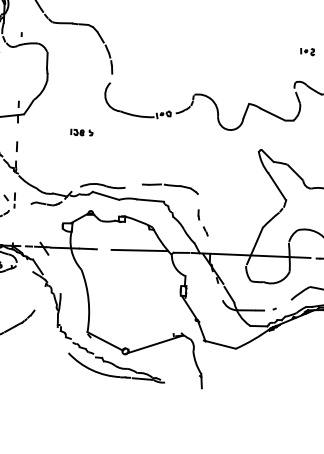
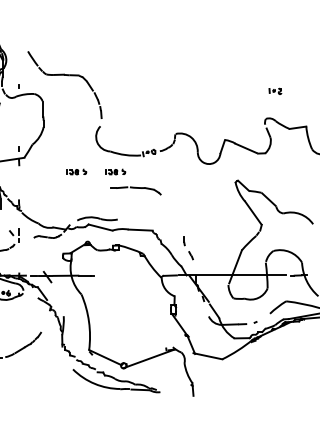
part: (125, 133) -> (115, 171), added
line: (16, 146) -> (18, 186), removed
part: (169, 188) -> (135, 190), moved
line: (139, 249) -> (132, 274), removed

